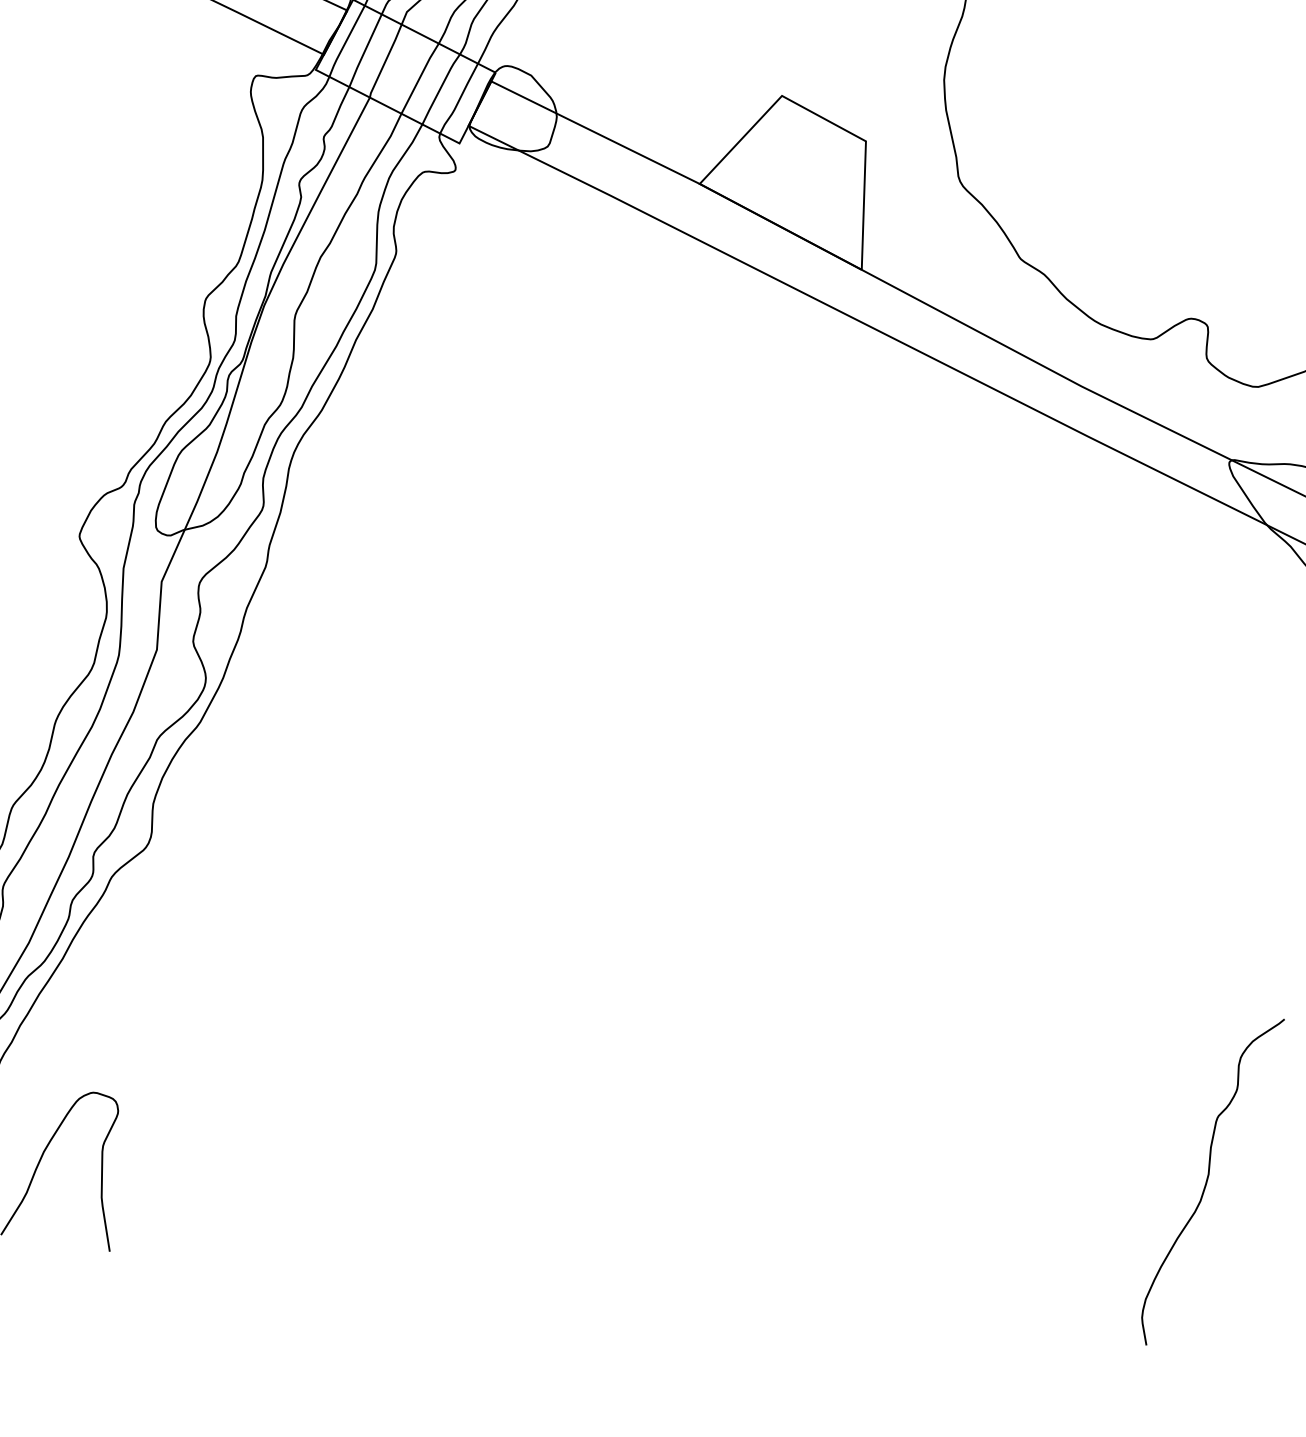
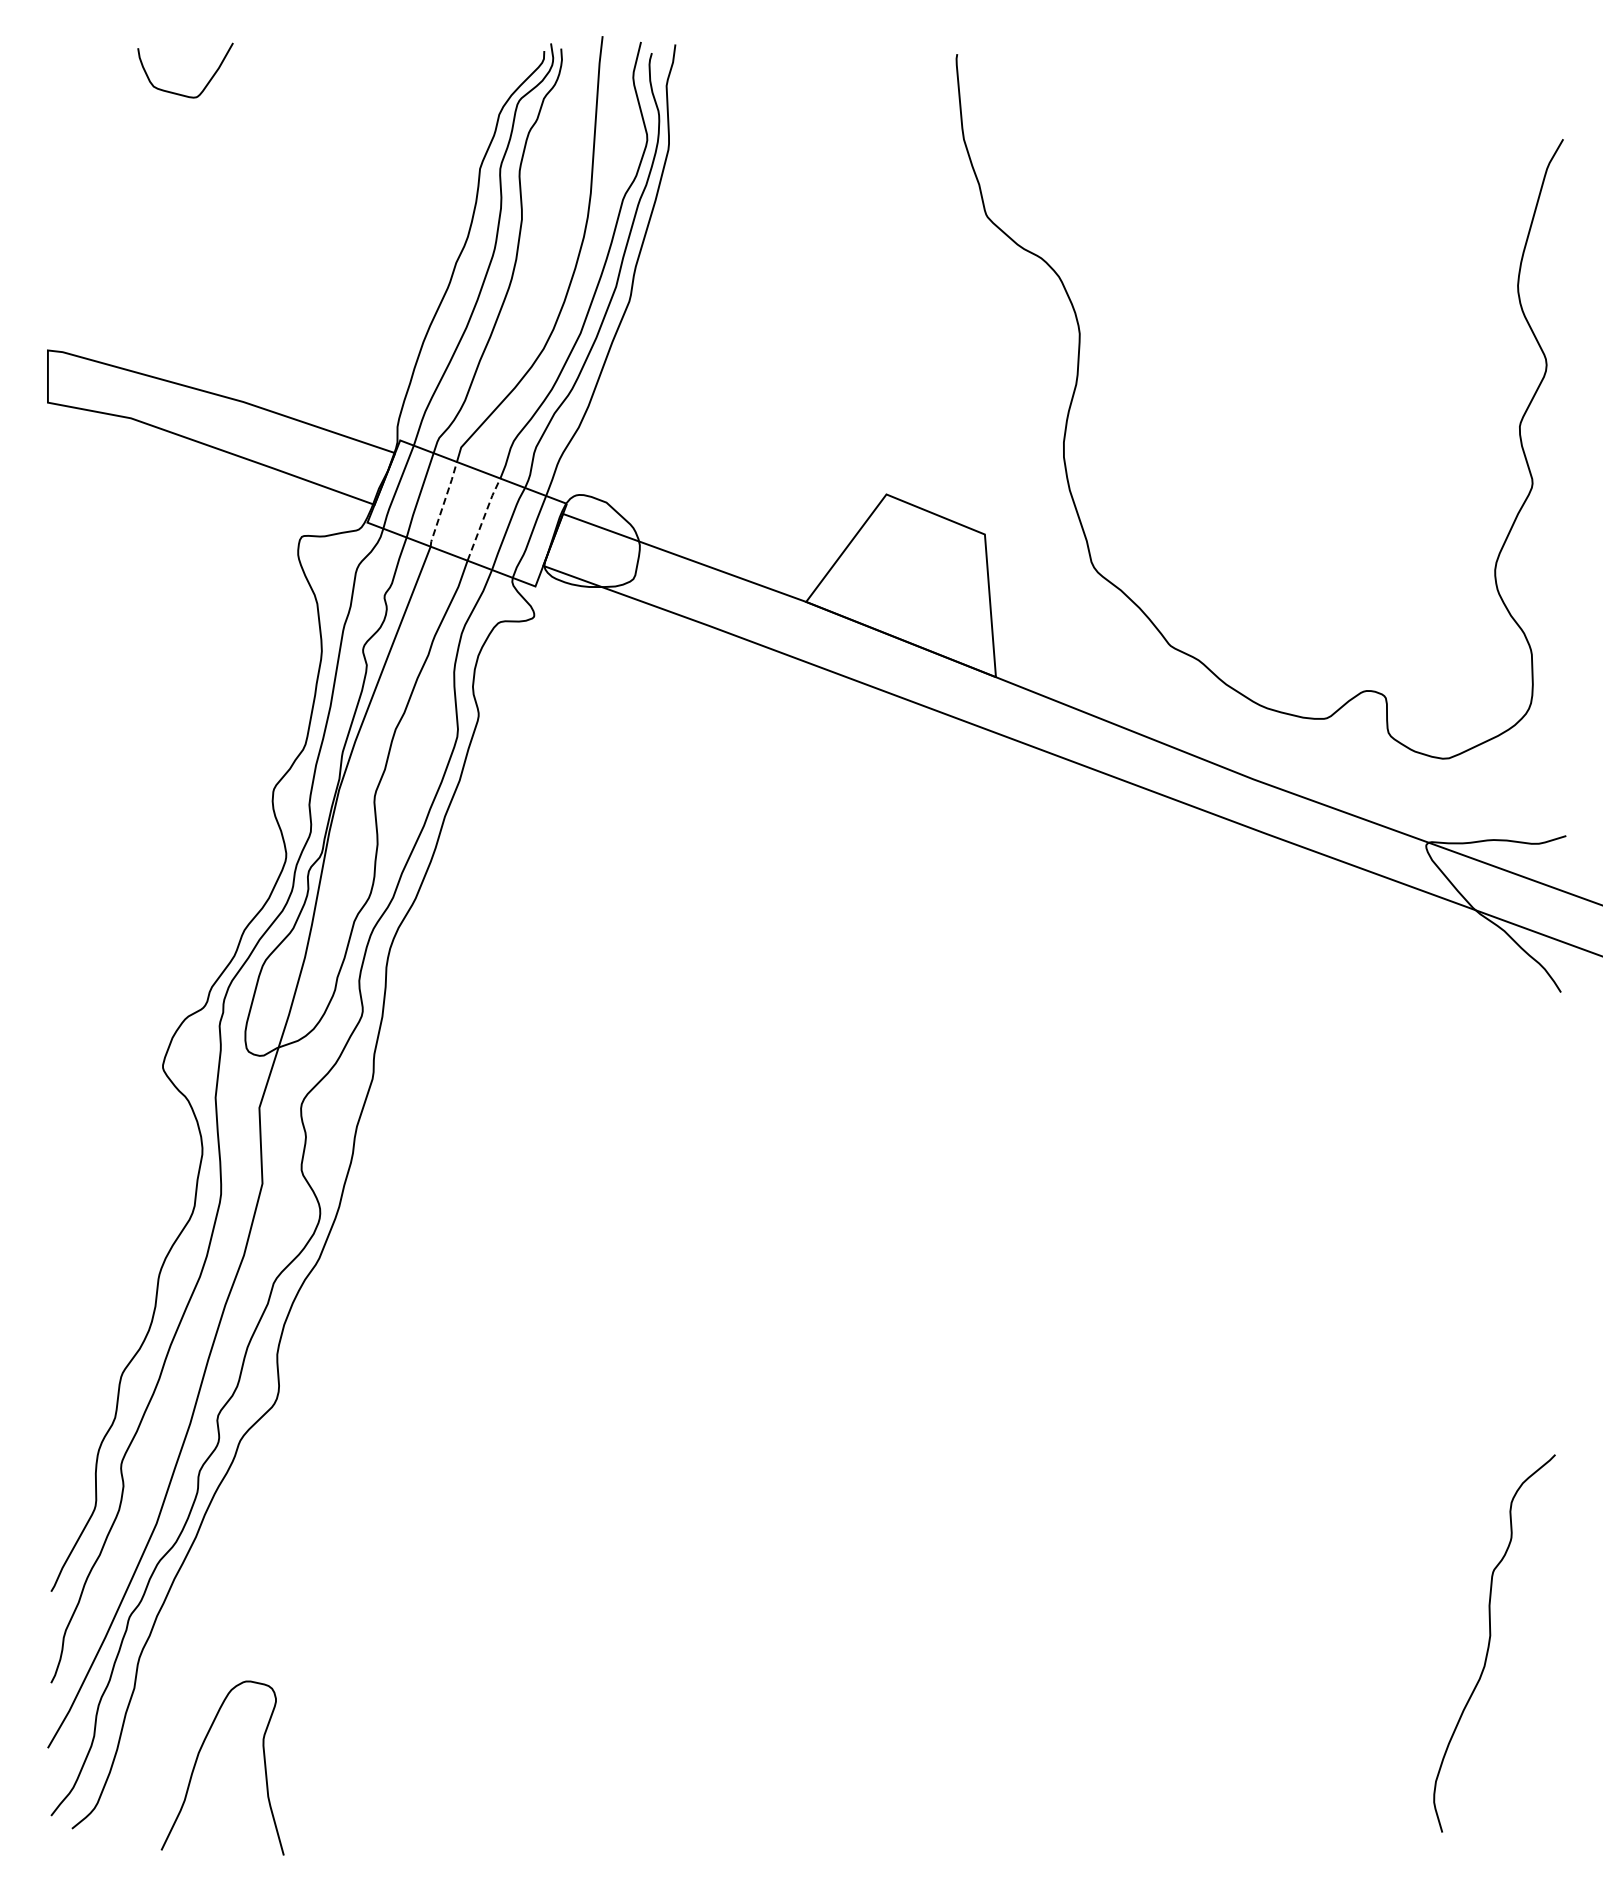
line: (385, 61) -> (443, 504), solid -> dashed
line: (419, 77) -> (483, 518), solid -> dashed

